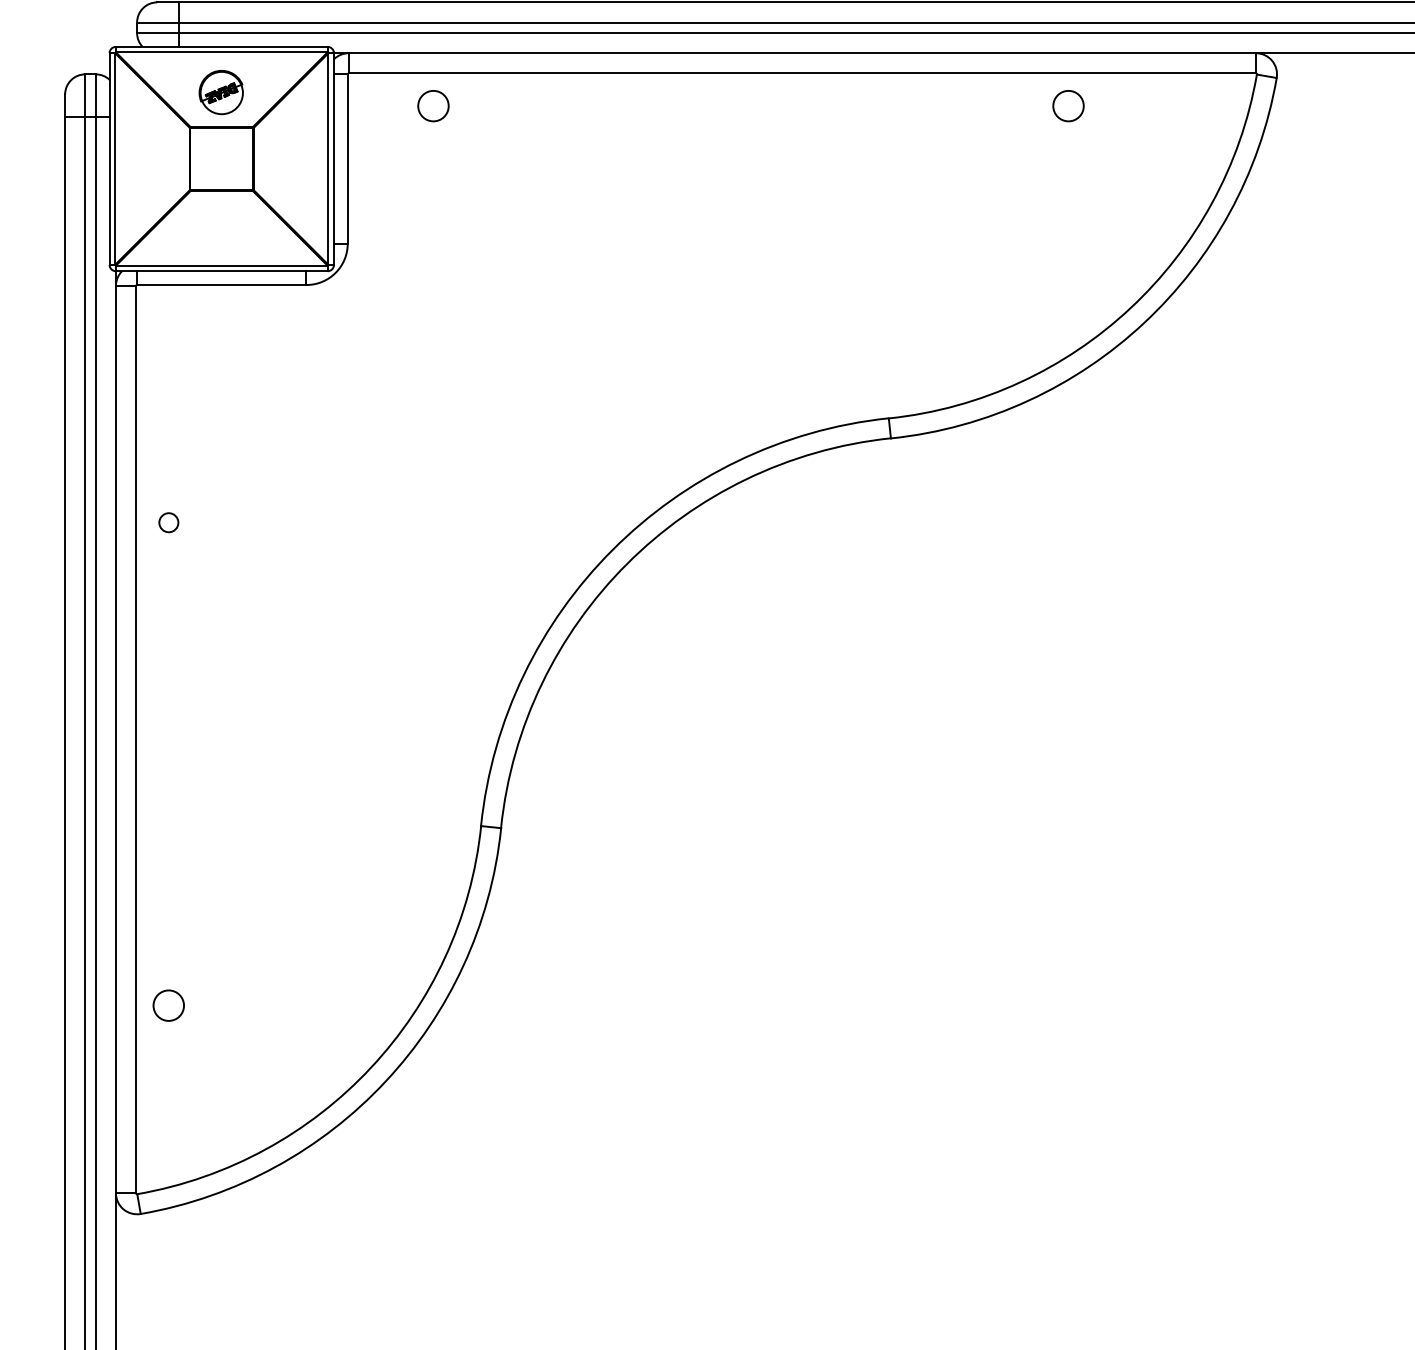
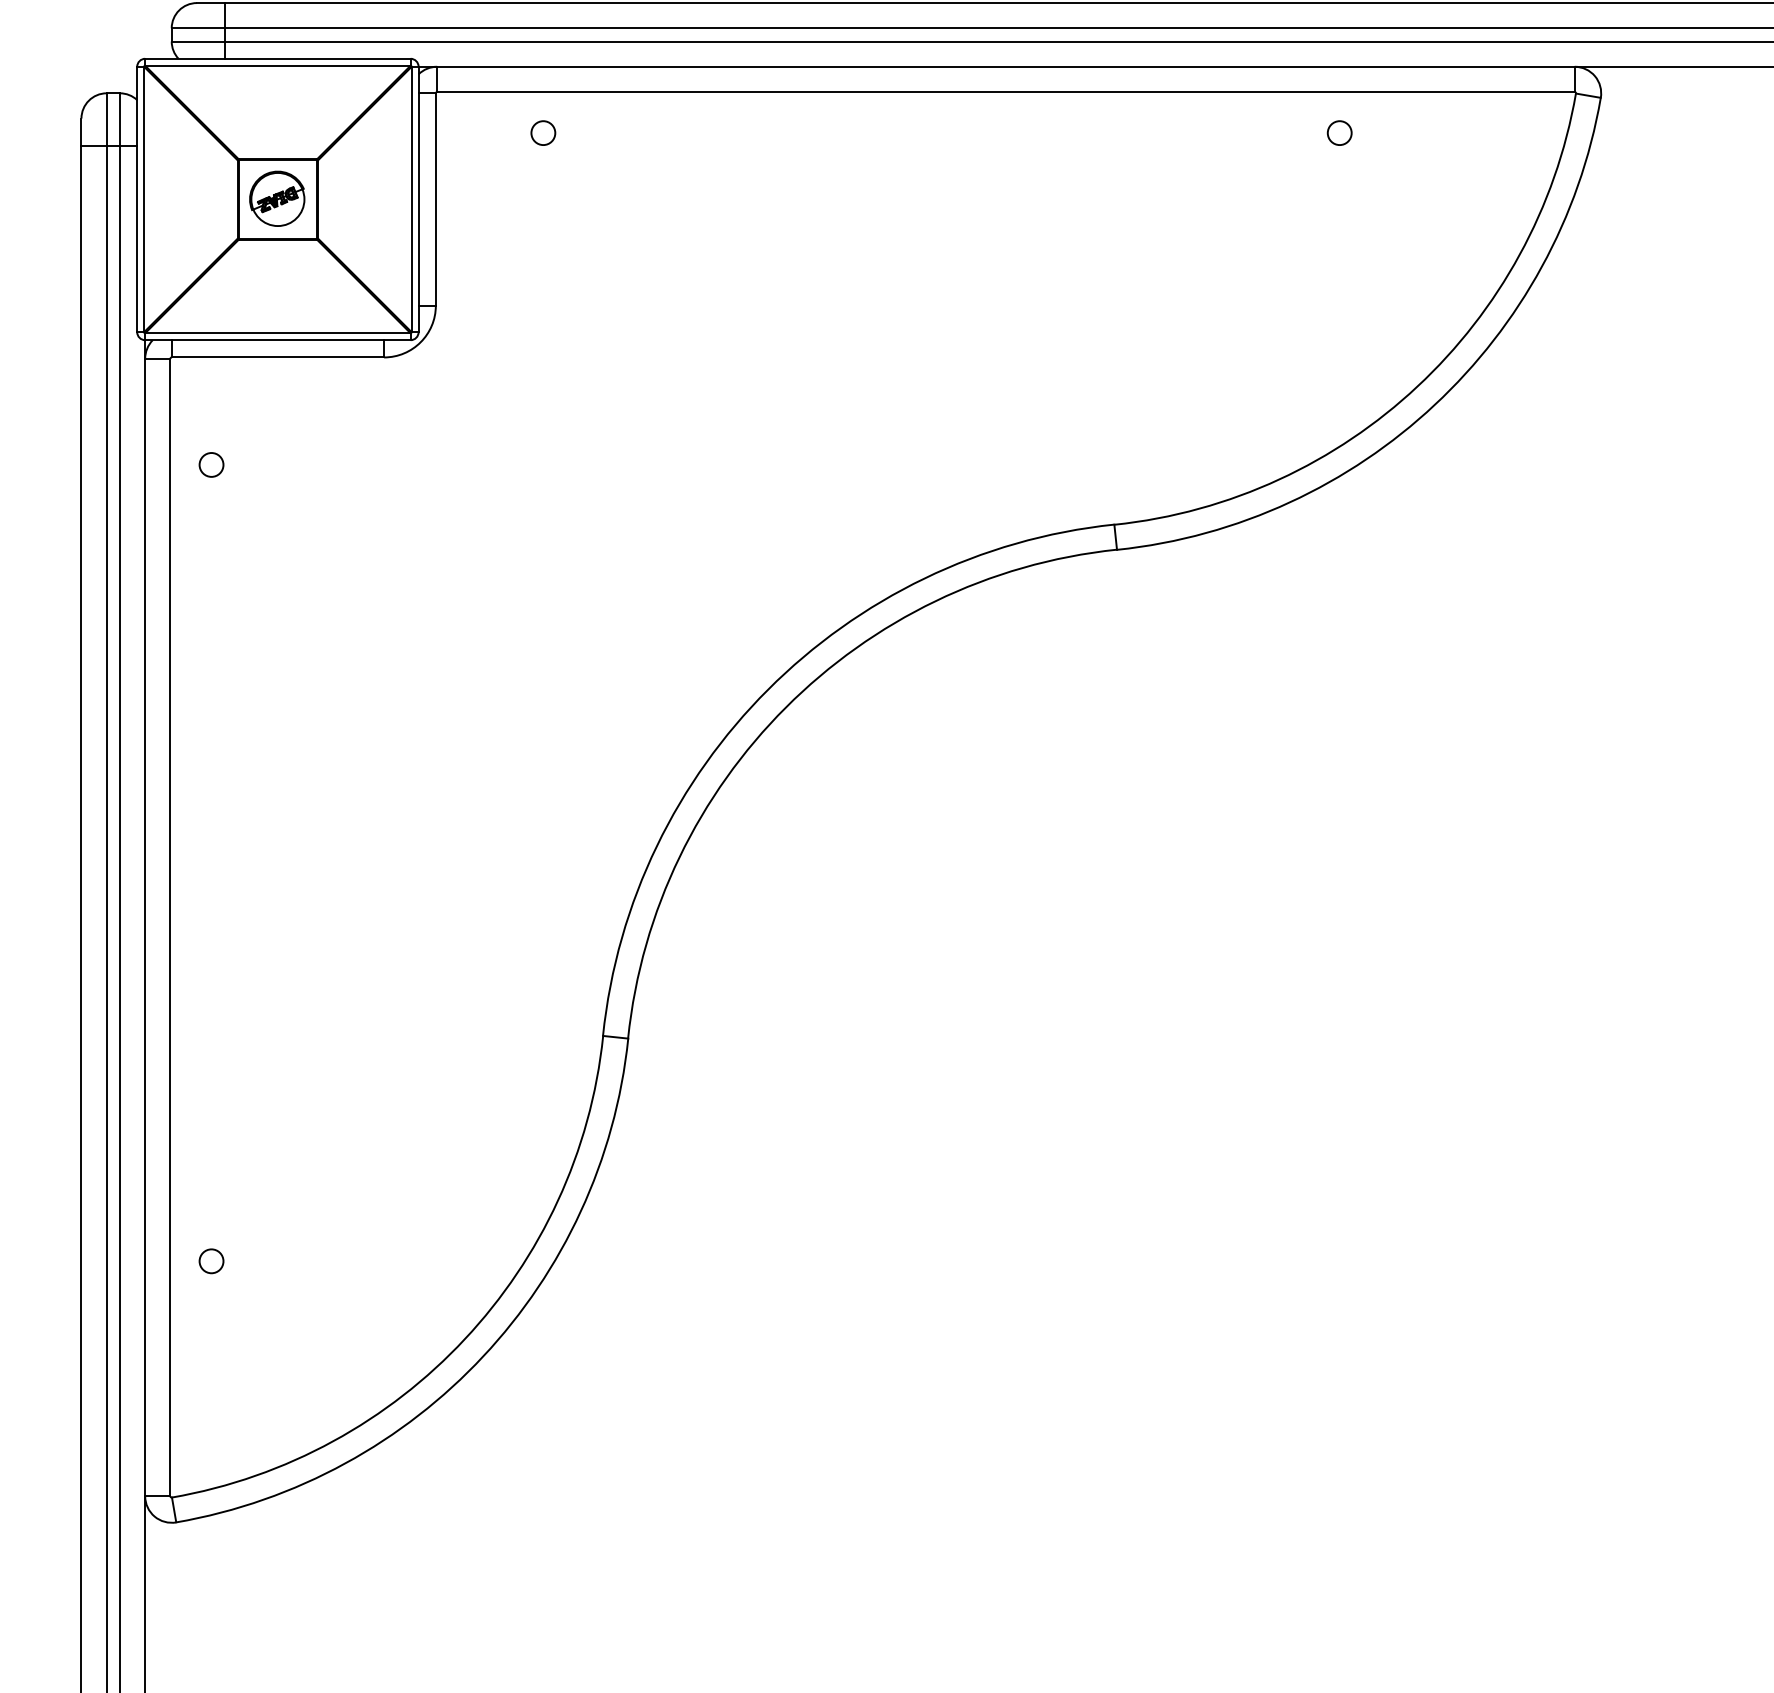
part: (220, 92) -> (276, 198), moved
circle: (433, 105) -> (543, 132), size x0.62
circle: (1068, 105) -> (1339, 132), size x0.62
circle: (168, 522) -> (211, 464), moved
circle: (168, 1005) -> (211, 1260), size x0.62

